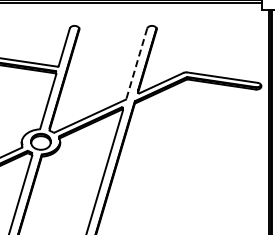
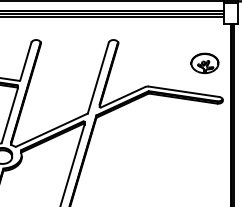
part: (242, 48) -> (204, 62), added
line: (136, 63) -> (98, 77), dashed -> solid

